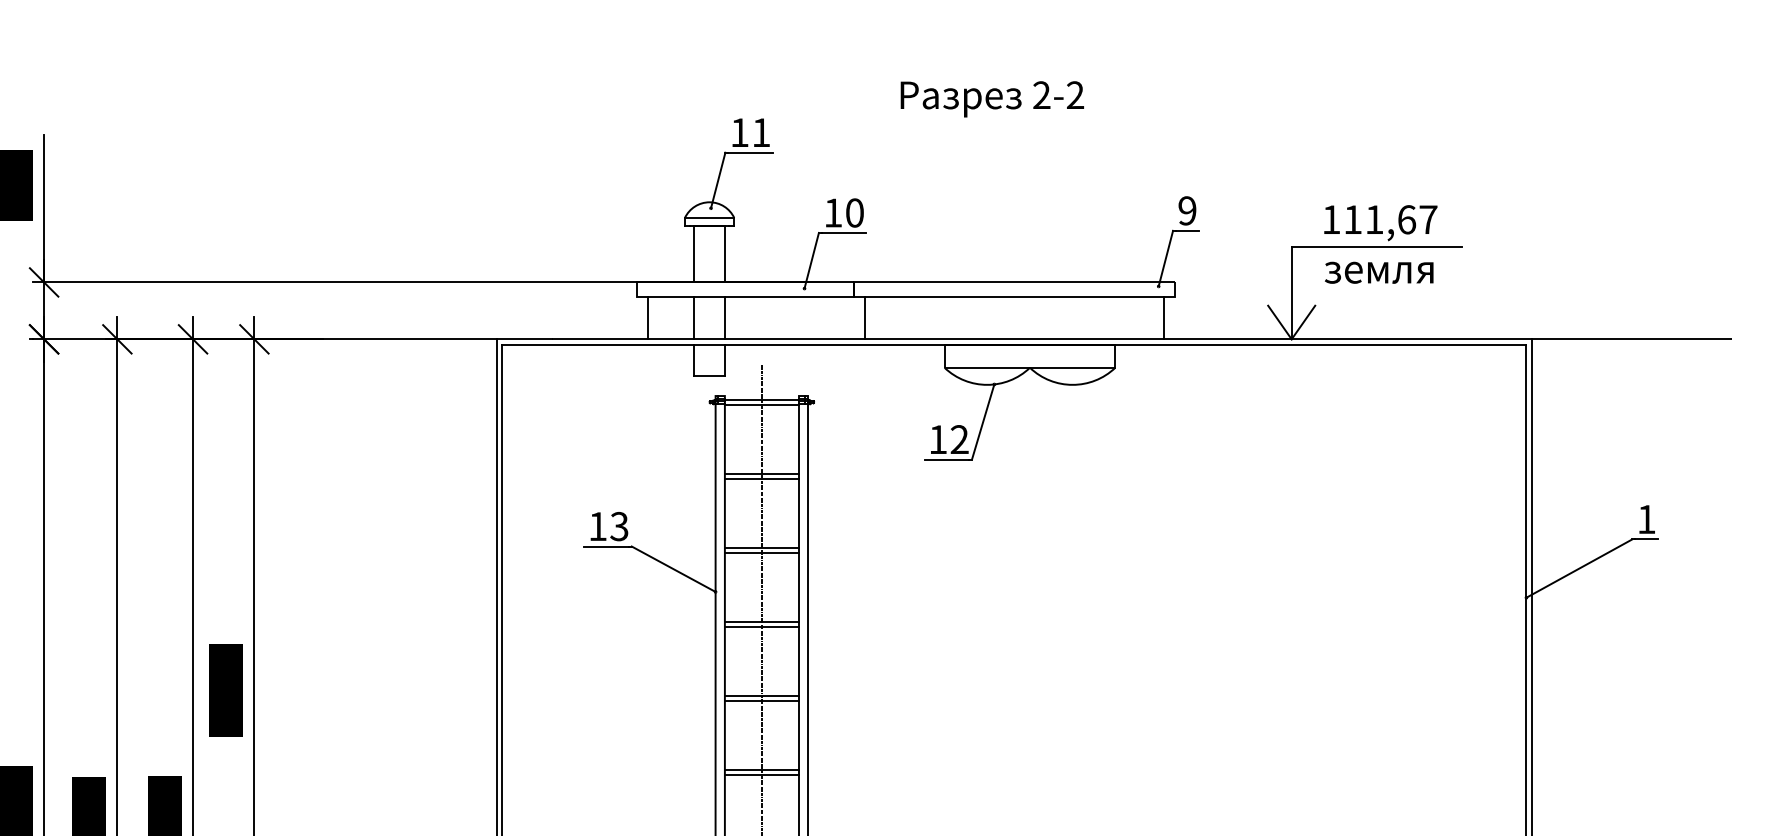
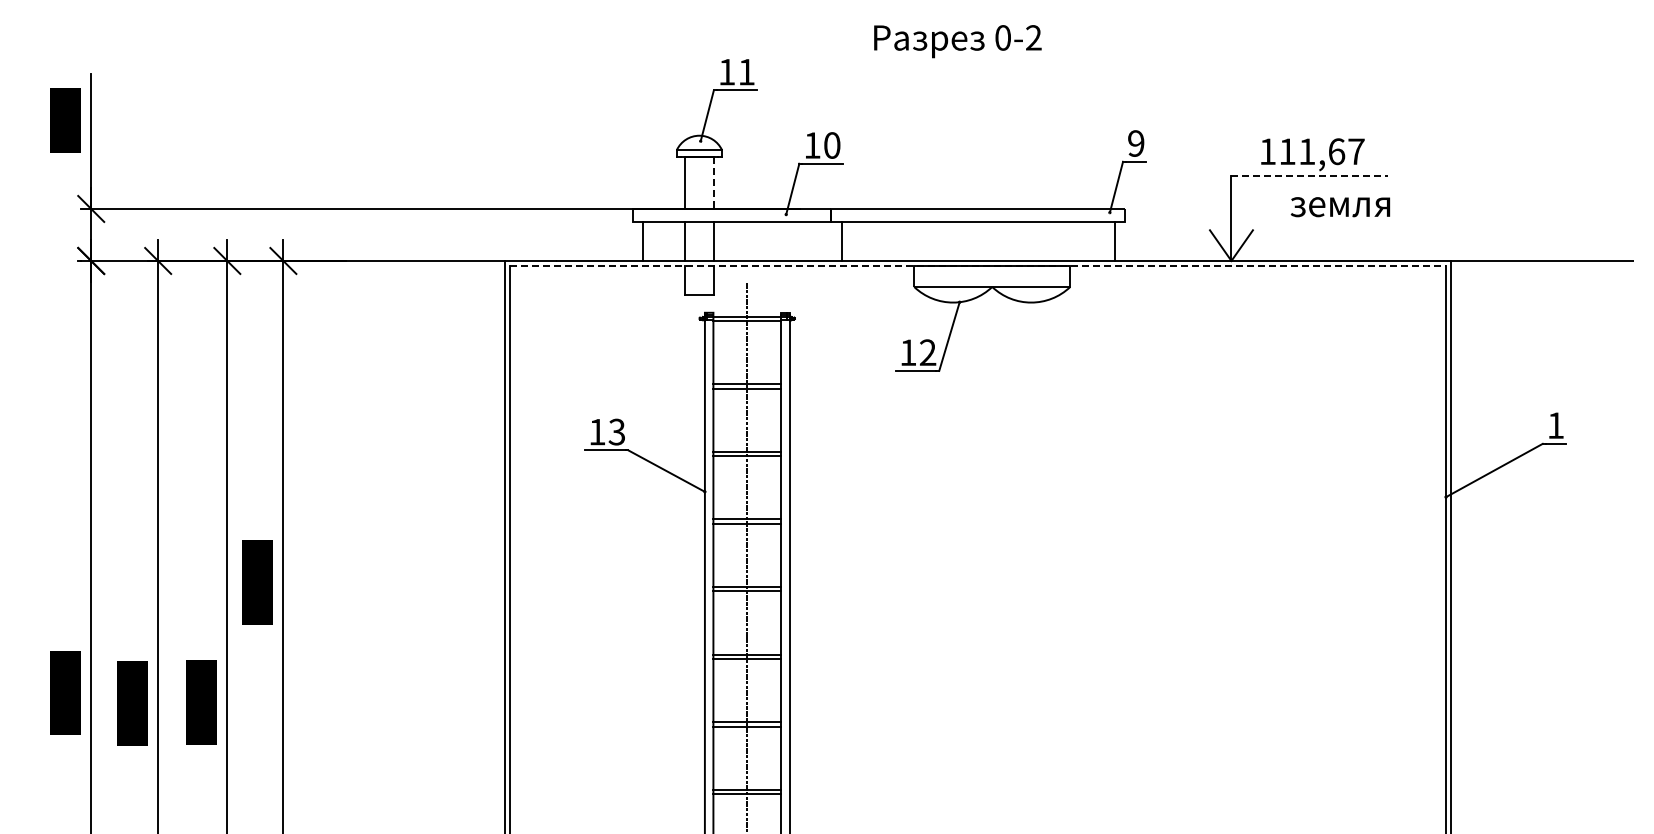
text: (1041, 94) -> (1002, 37), 2-2 -> 0-2
line: (1377, 246) -> (1309, 176), solid -> dashed
line: (724, 254) -> (713, 183), solid -> dashed
text: (1379, 273) -> (1340, 207), moved
line: (1014, 345) -> (978, 266), solid -> dashed

